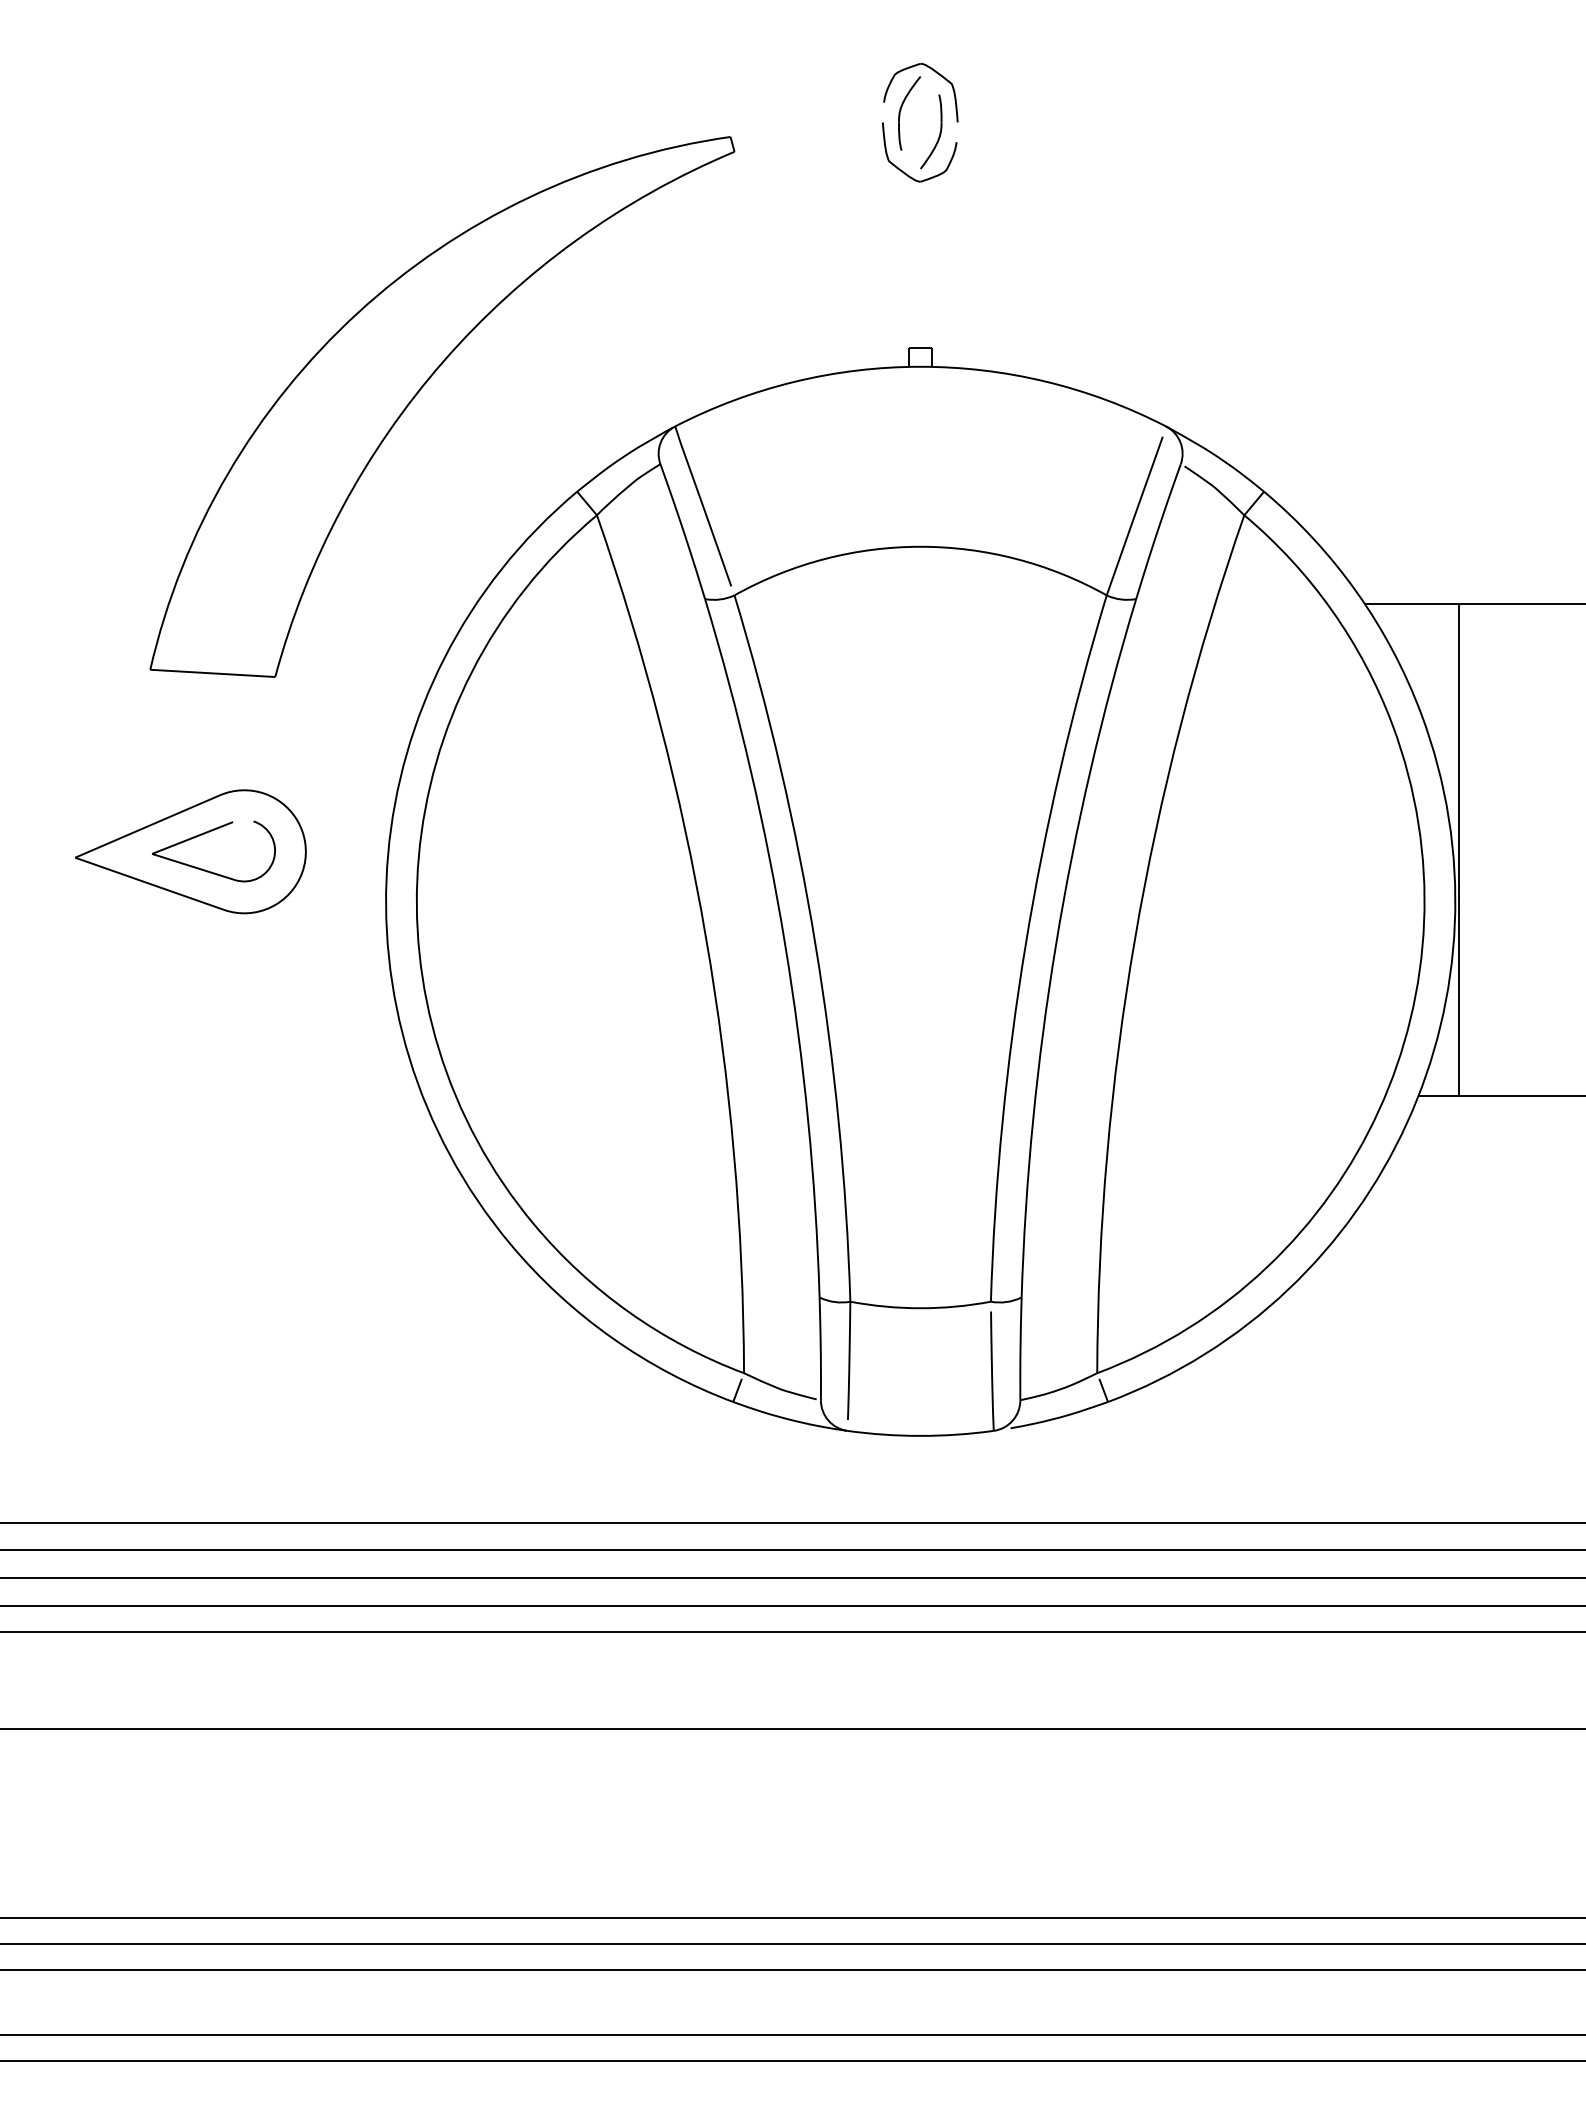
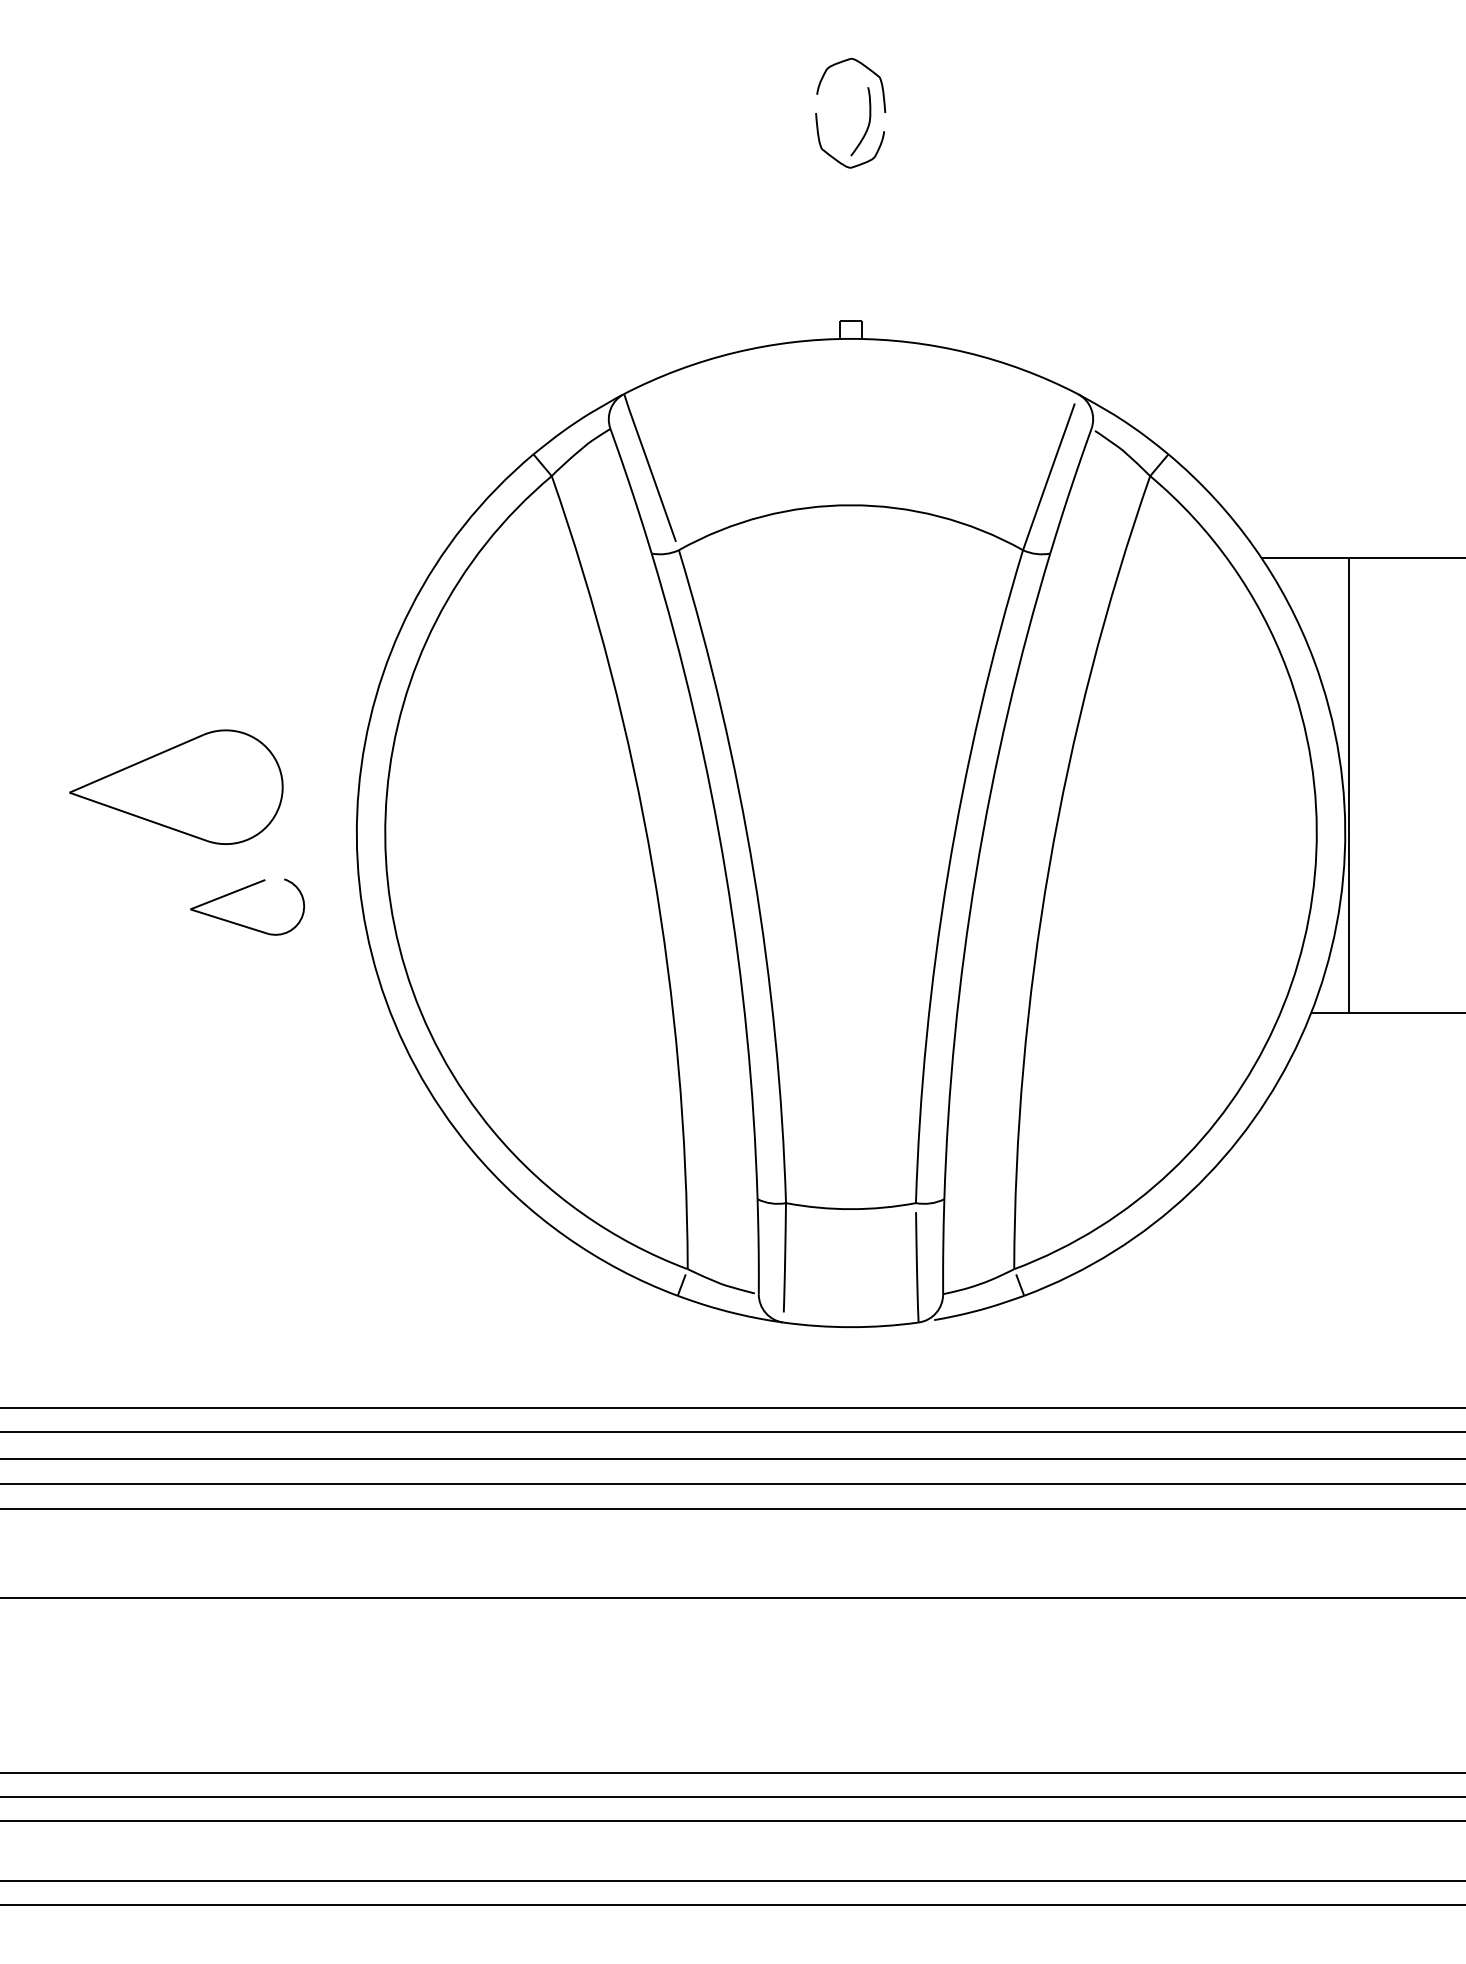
part: (901, 110) -> (833, 101), removed
part: (422, 388) -> (390, 358), removed
part: (207, 833) -> (241, 890), moved

